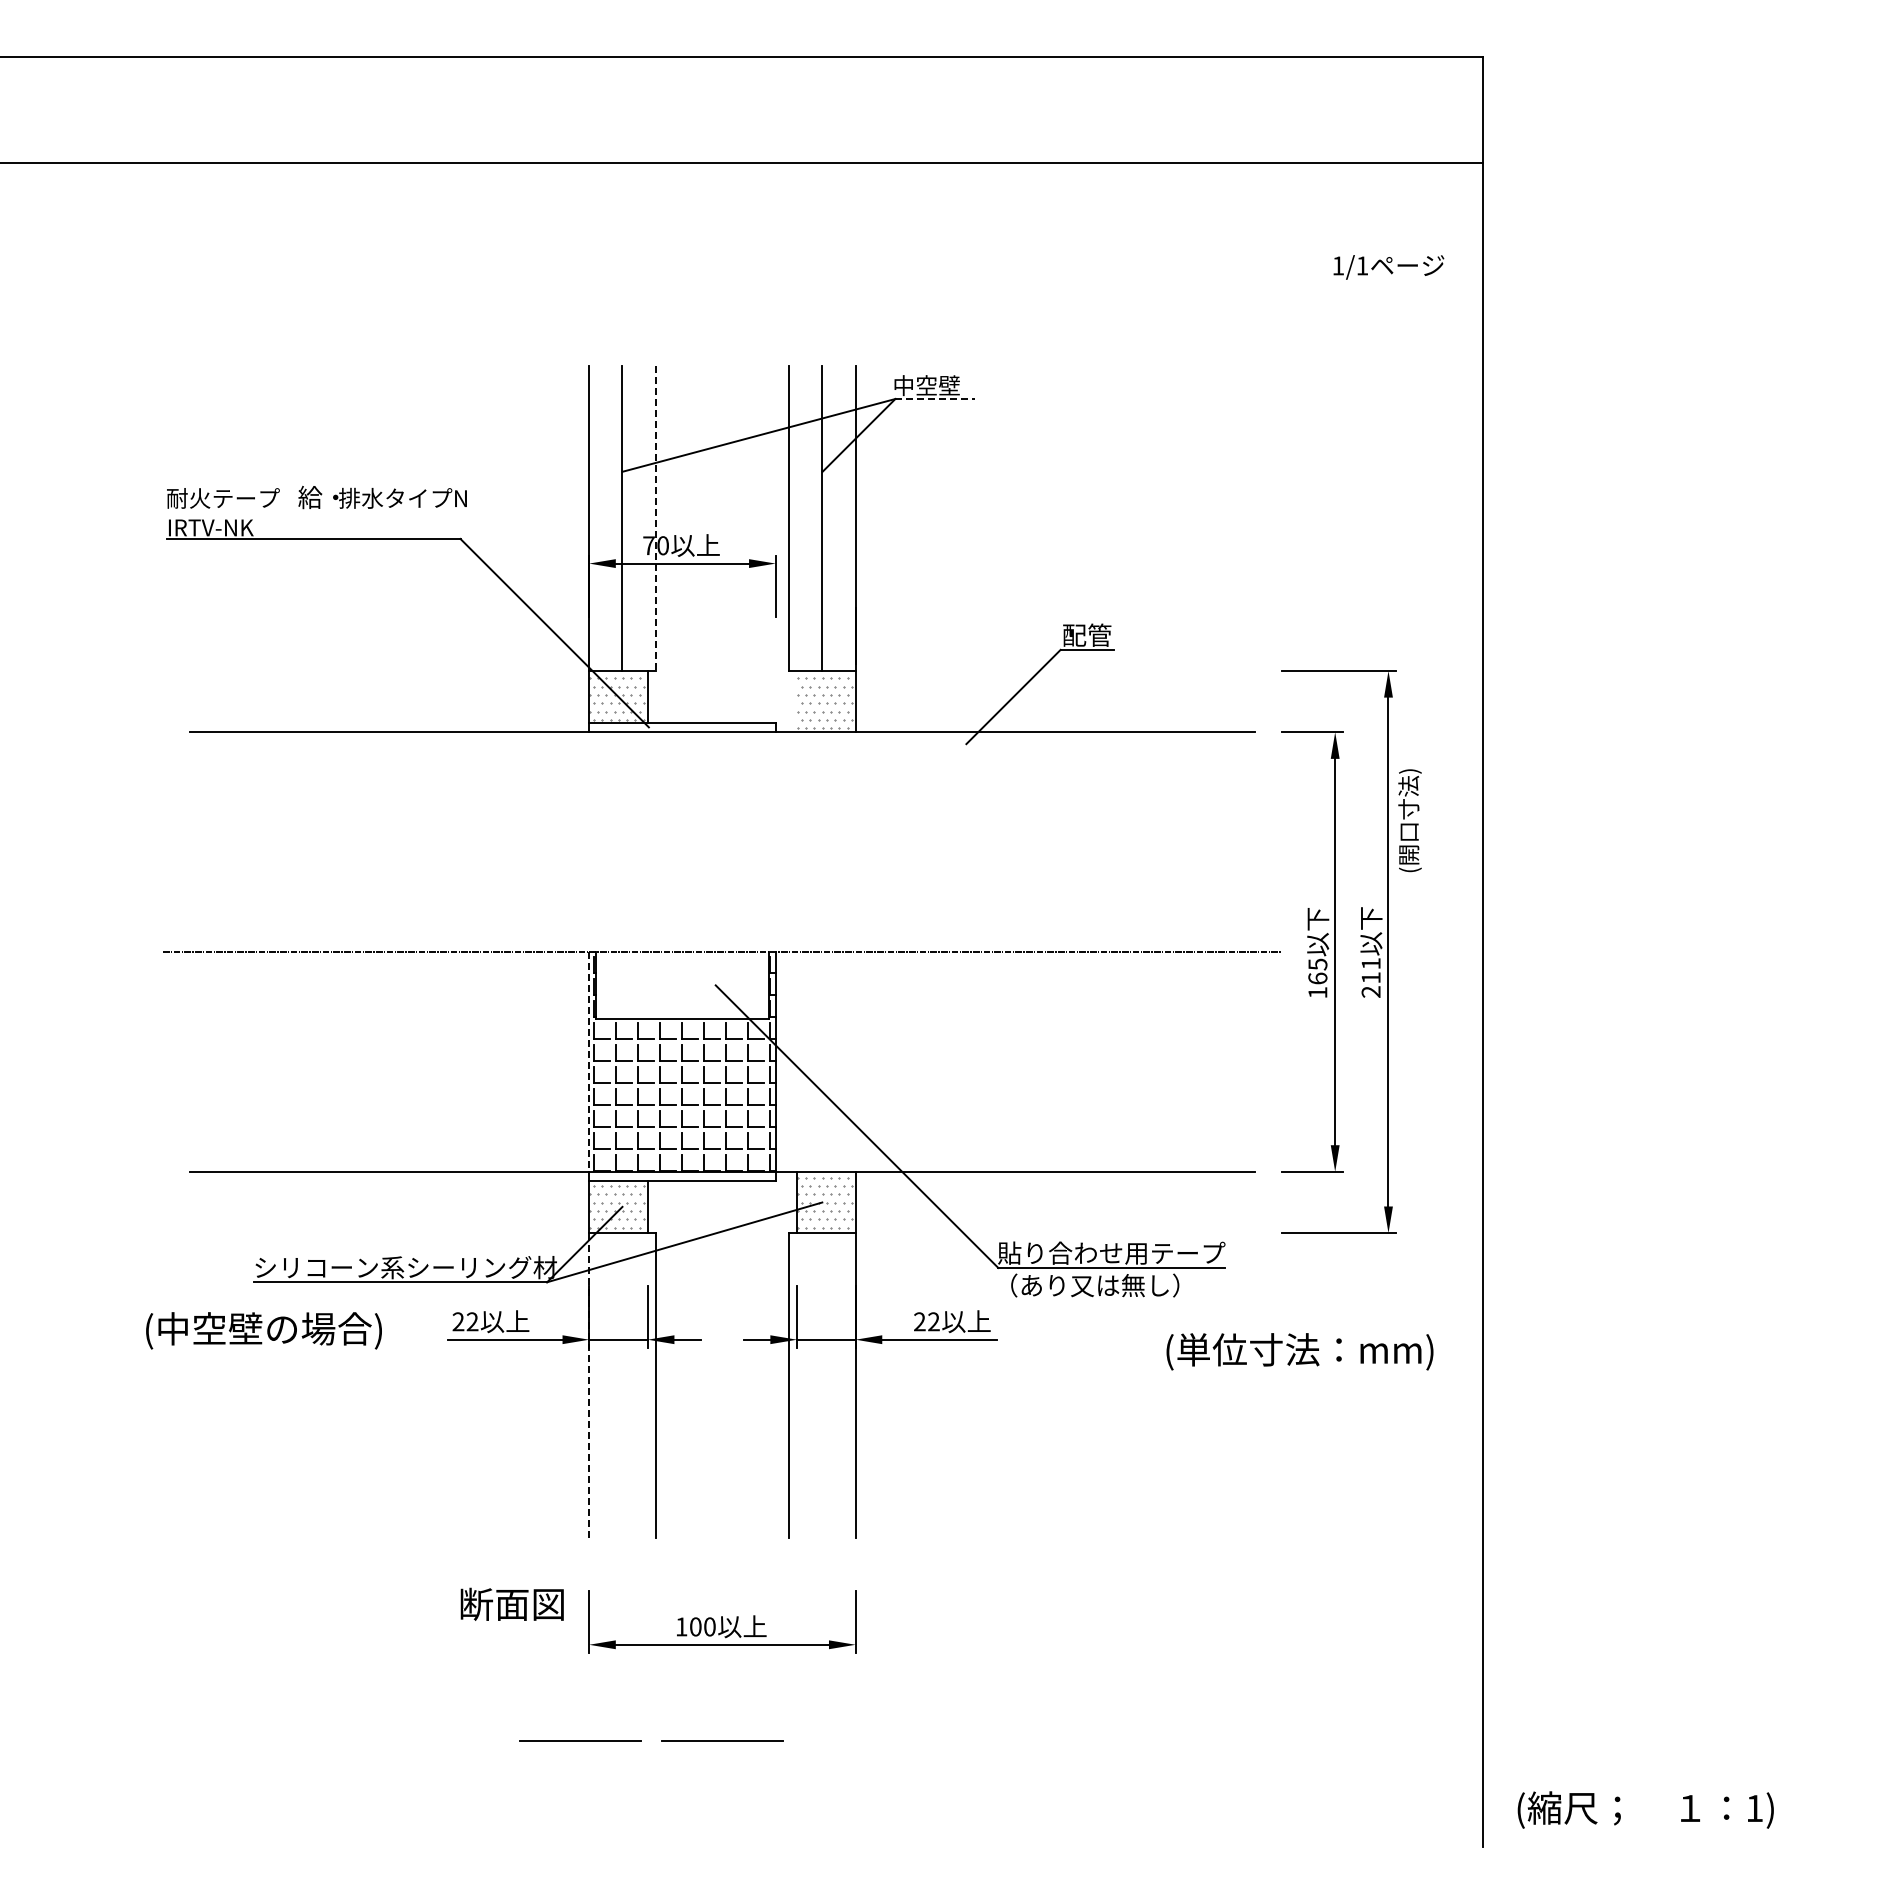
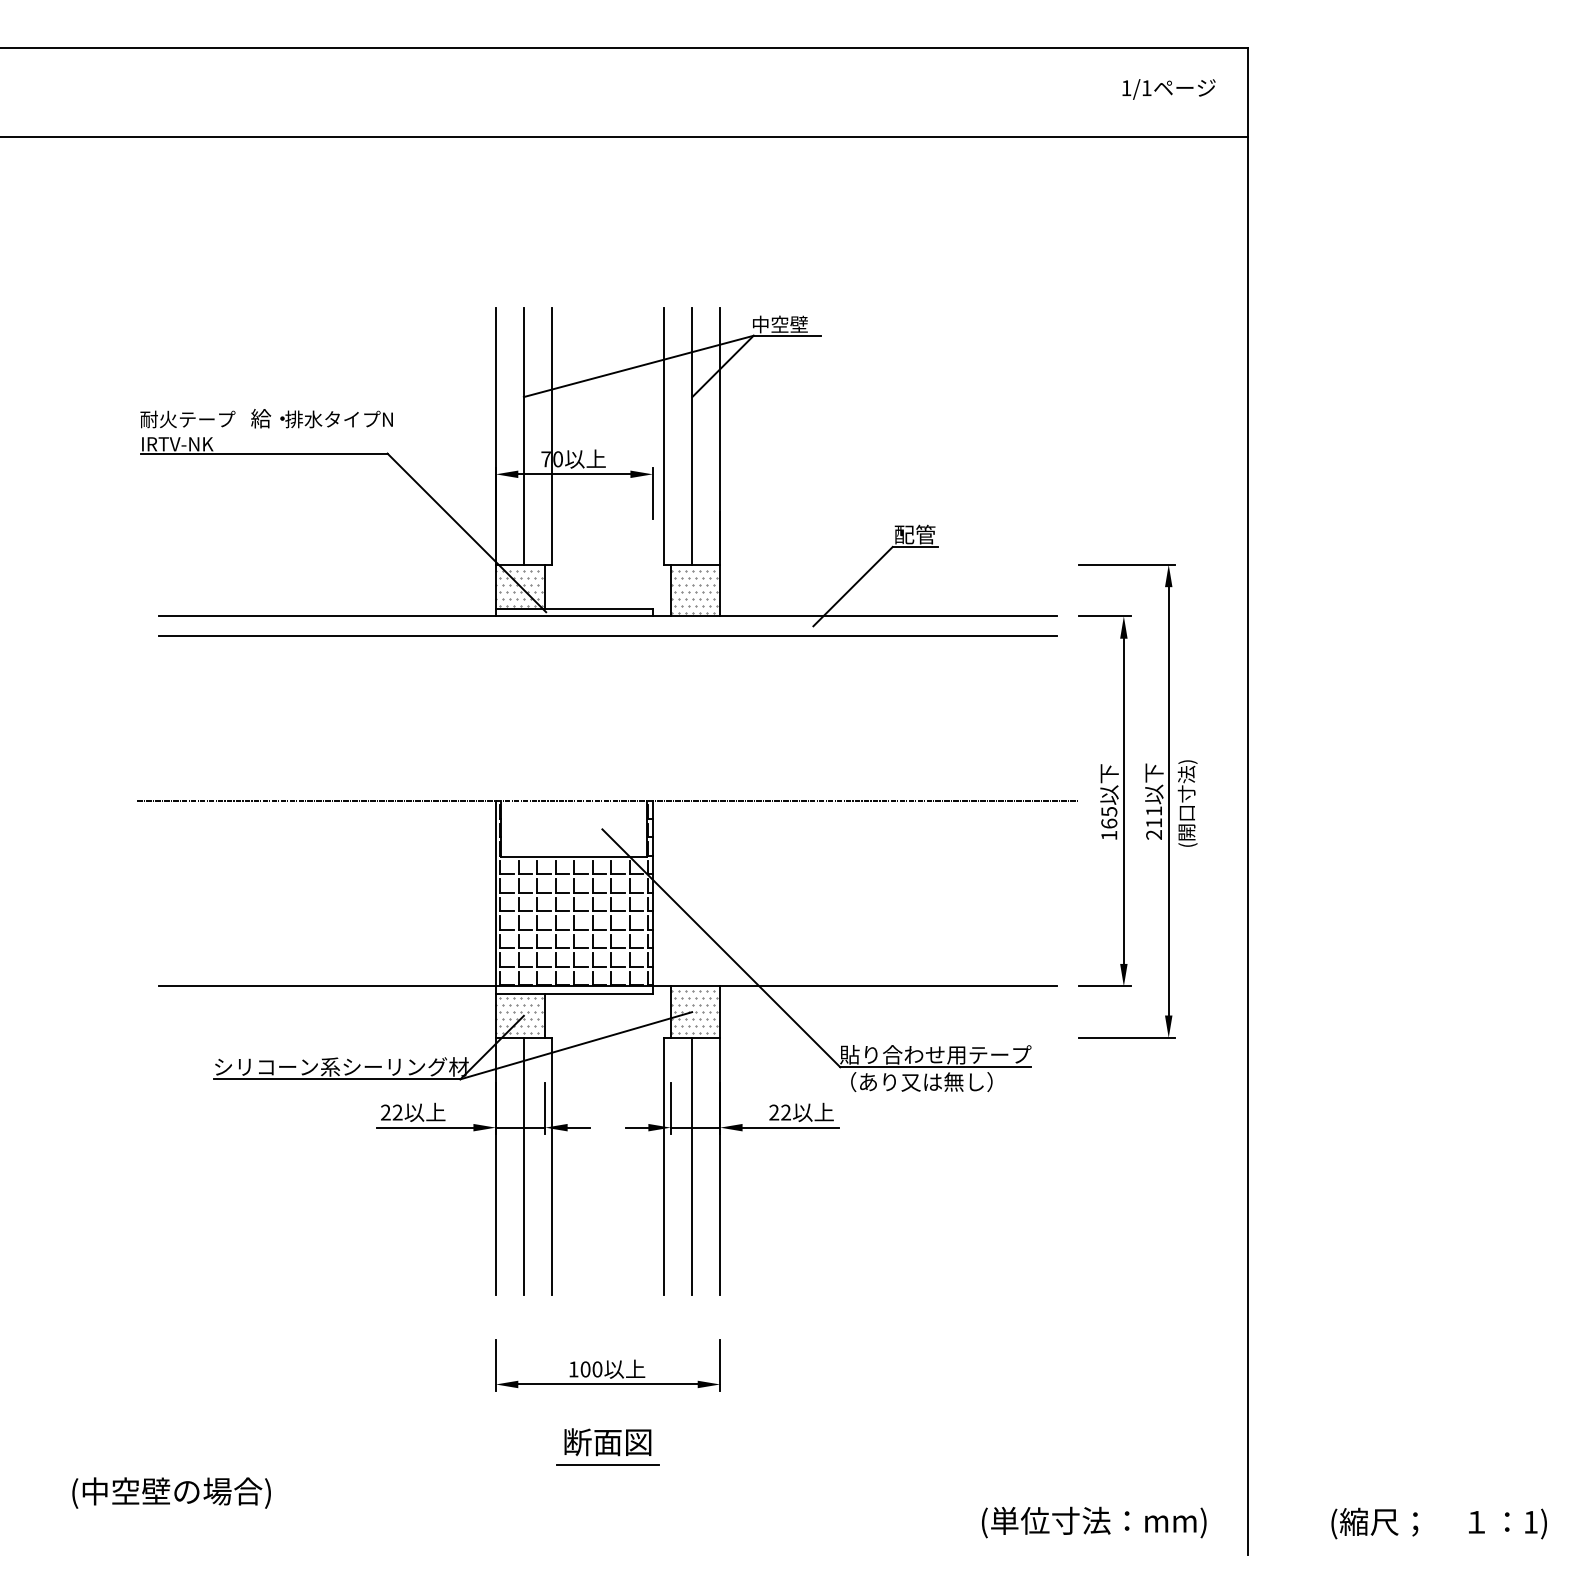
text: (1388, 267) -> (1168, 89), moved
line: (935, 399) -> (787, 336), dashed -> solid
line: (655, 518) -> (551, 436), dashed -> solid
line: (797, 701) -> (671, 590), added
line: (722, 755) -> (608, 635), added
text: (1409, 820) -> (1187, 803), moved
line: (589, 1061) -> (496, 893), dashed -> solid
text: (263, 1330) -> (171, 1492), moved
text: (1299, 1351) -> (1093, 1522), moved
line: (589, 1385) -> (496, 1166), dashed -> solid
line: (622, 1385) -> (523, 1166), added
line: (822, 1385) -> (692, 1166), added
text: (511, 1603) -> (607, 1441), moved
line: (580, 1740) -> (488, 1465), removed
text: (1645, 1809) -> (1438, 1523), moved

